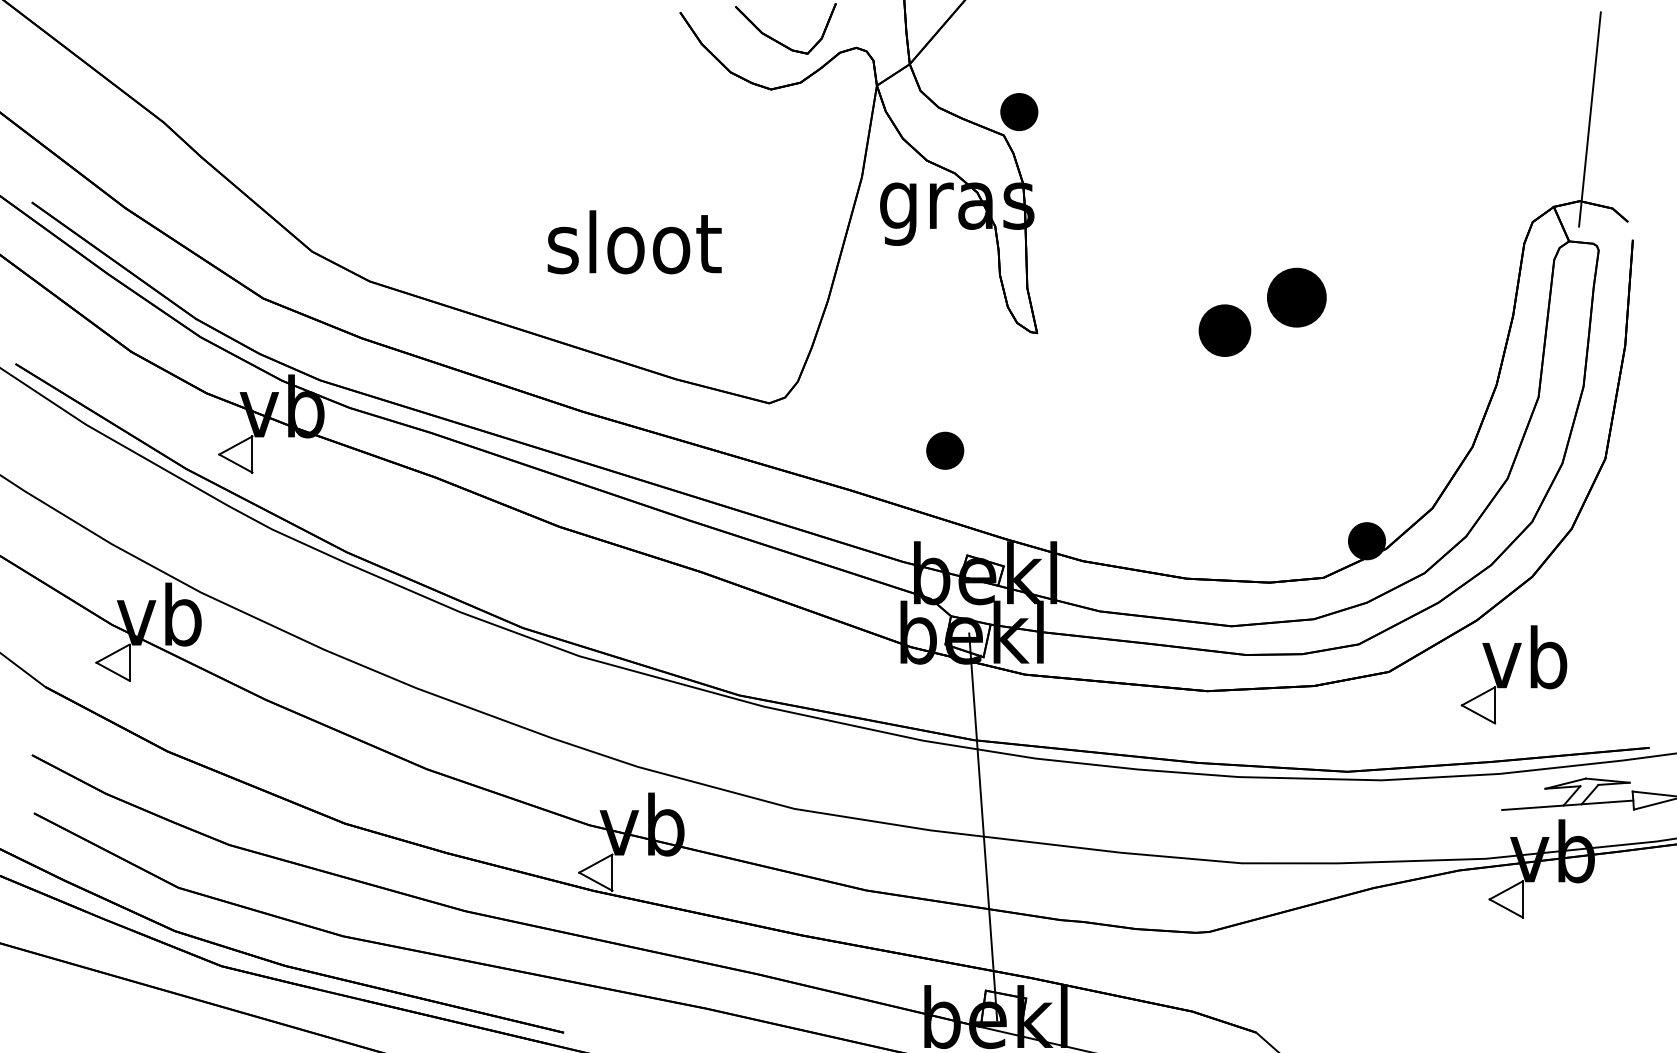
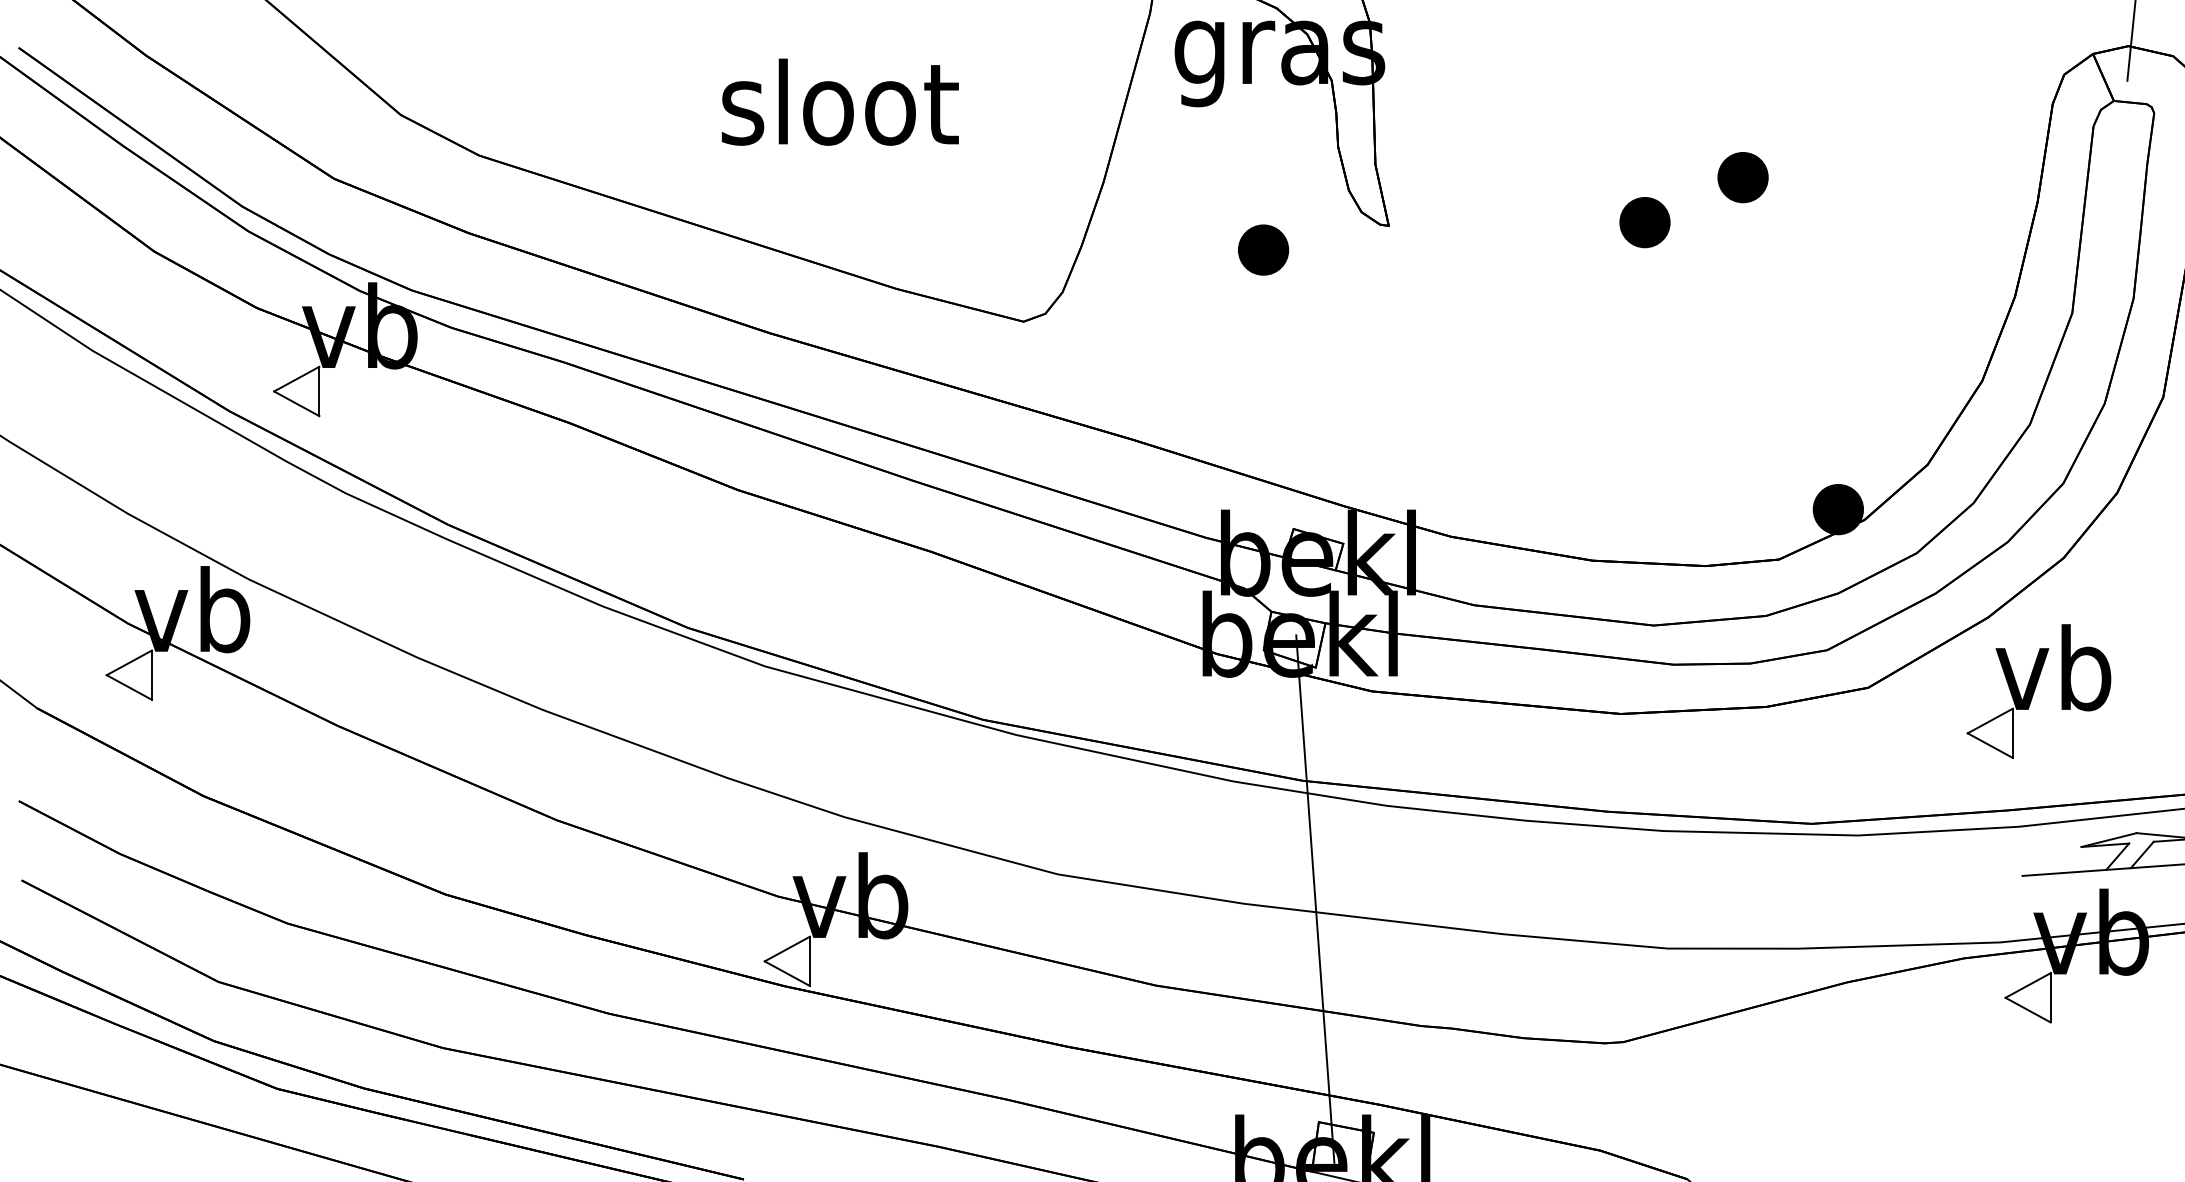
part: (1297, 297) -> (1743, 177), size x0.62
part: (1225, 330) -> (1645, 222), size x0.71
part: (945, 450) -> (1263, 249), moved

